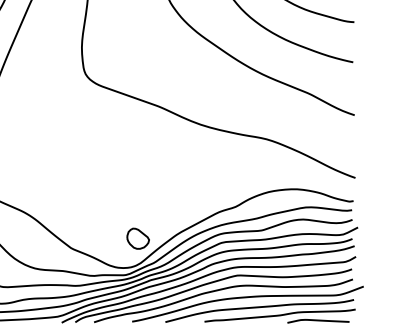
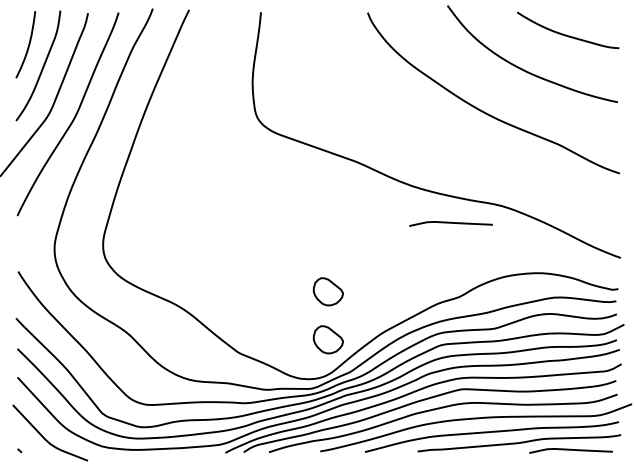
curve: (228, 152) -> (450, 223), added
part: (138, 202) -> (328, 291), added

